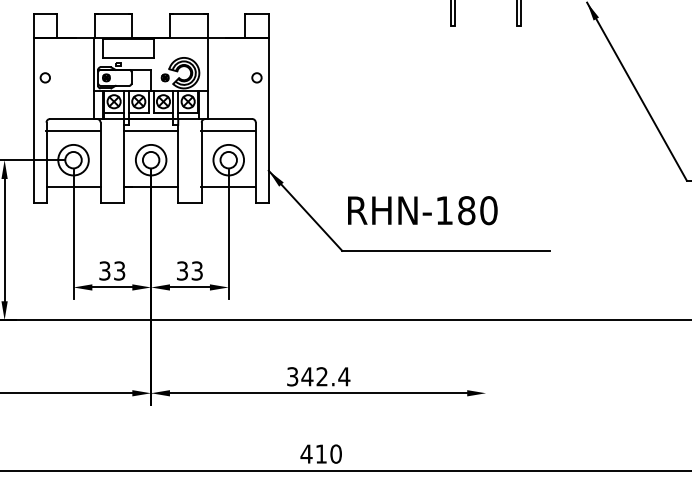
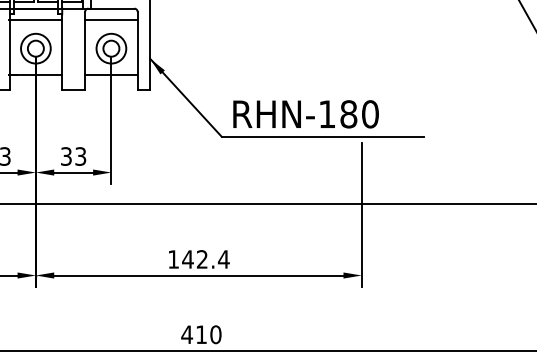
text: (422, 210) -> (305, 114), moved
line: (486, 330) -> (362, 214), added
text: (292, 376) -> (173, 259), 342.4 -> 142.4

